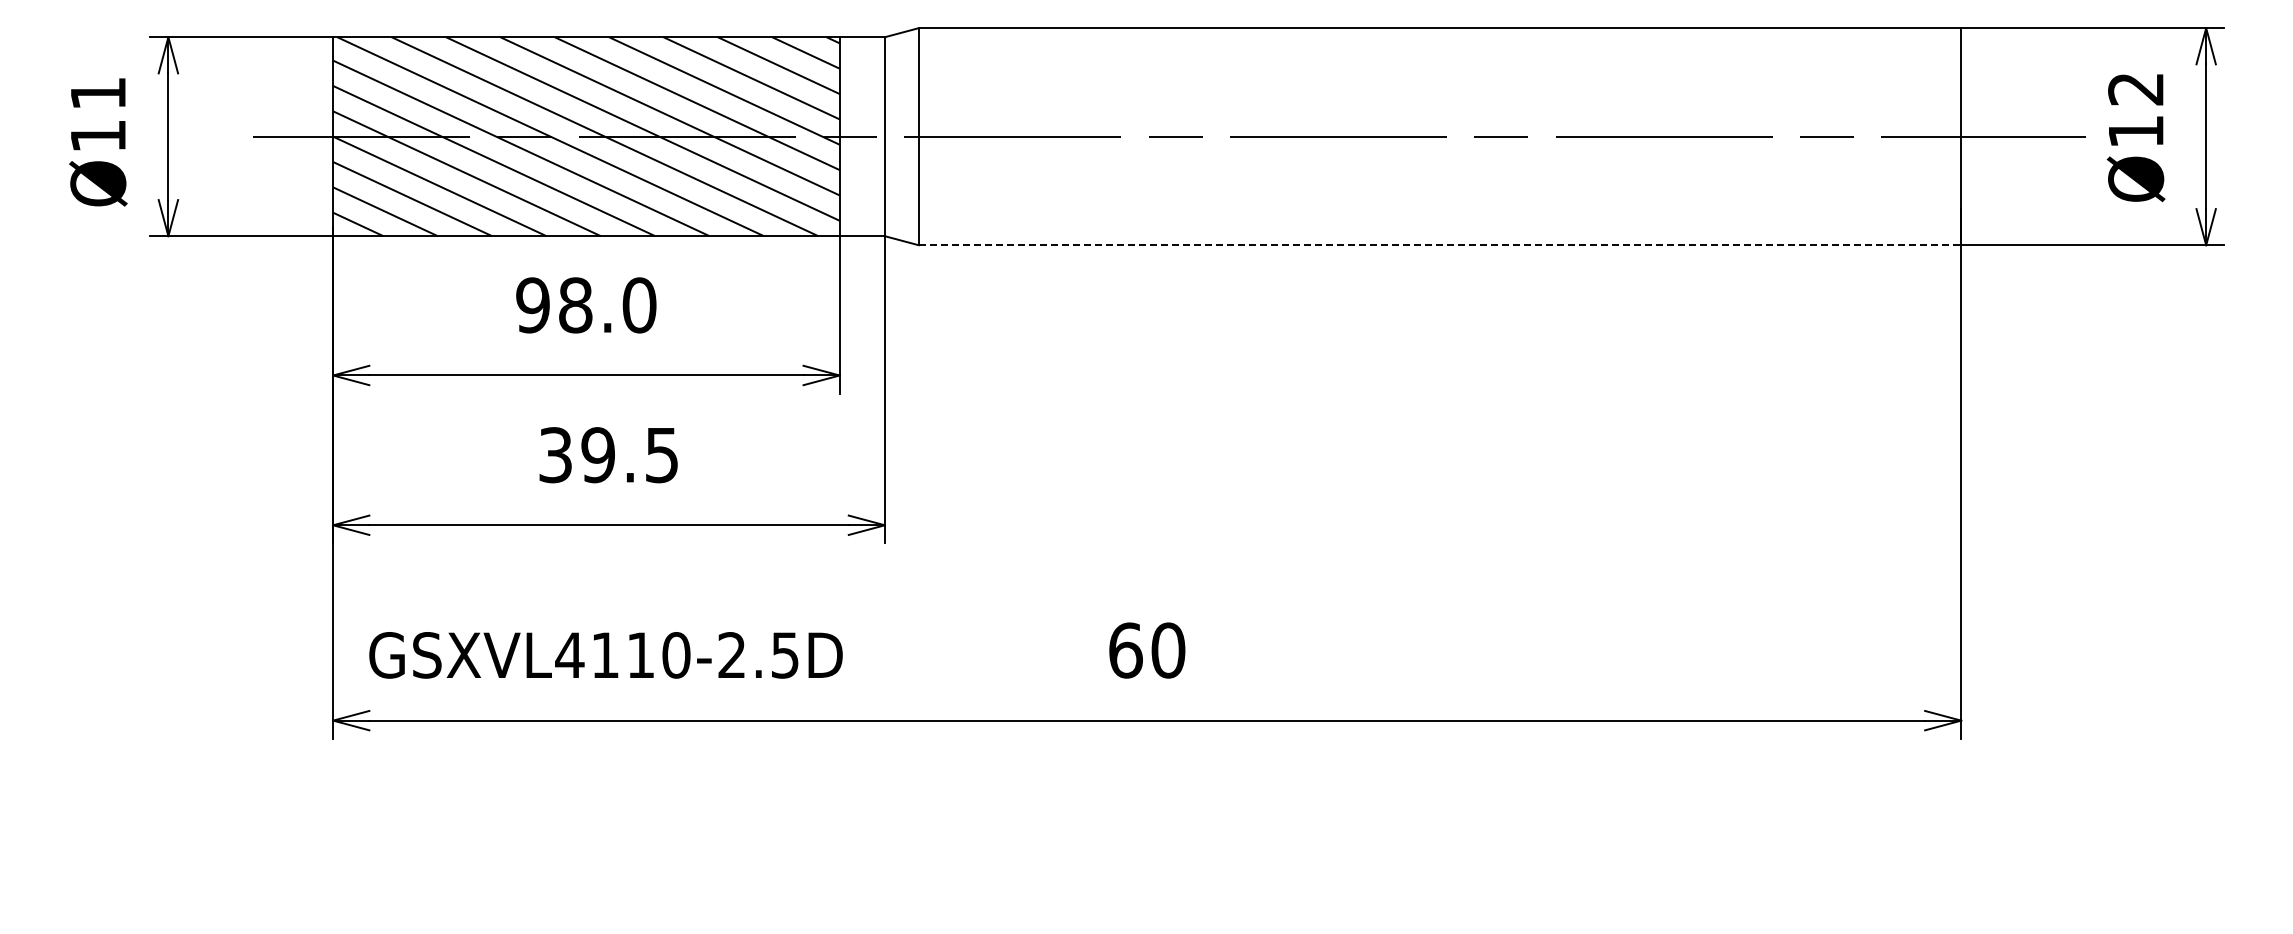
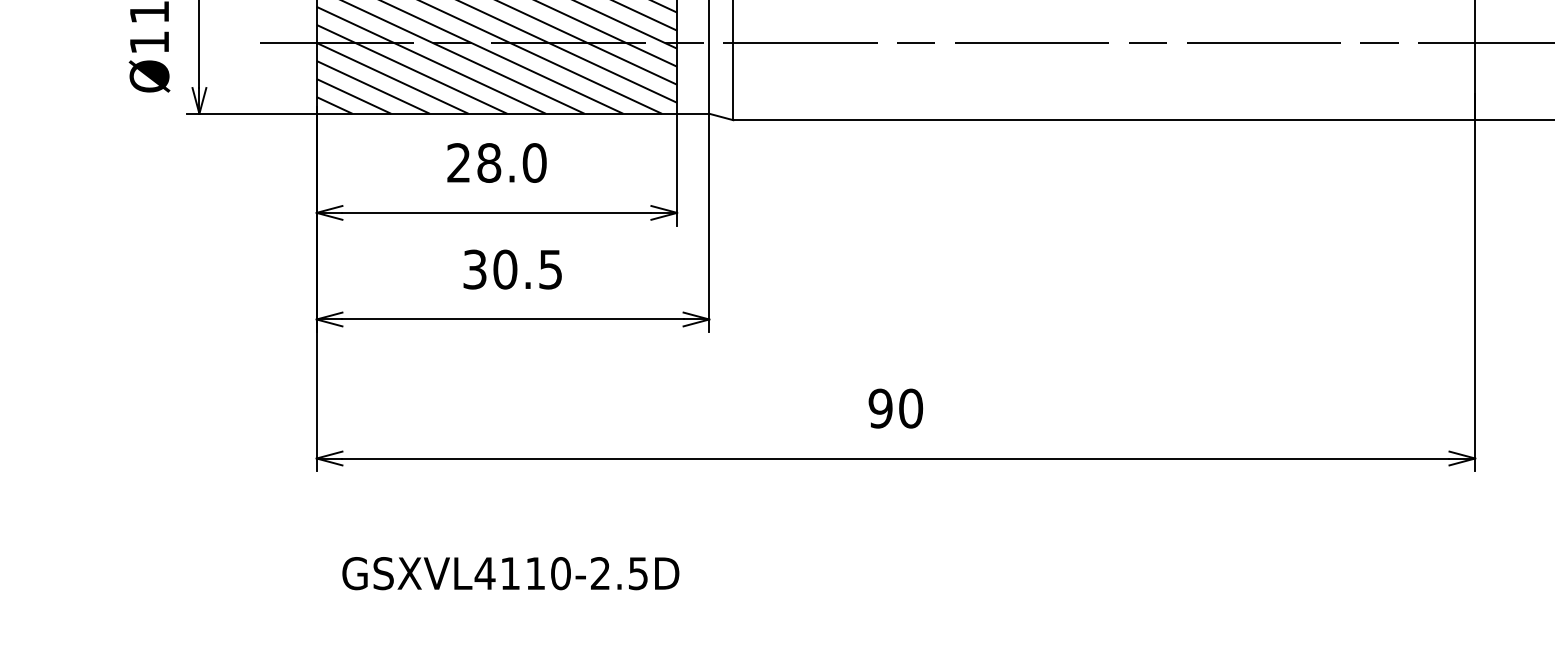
line: (1440, 245) -> (1104, 120), dashed -> solid
text: (532, 305) -> (458, 163), 98.0 -> 28.0
text: (598, 455) -> (505, 269), 39.5 -> 30.5
text: (1125, 650) -> (880, 408), 60 -> 90
text: (605, 655) -> (510, 573), moved

